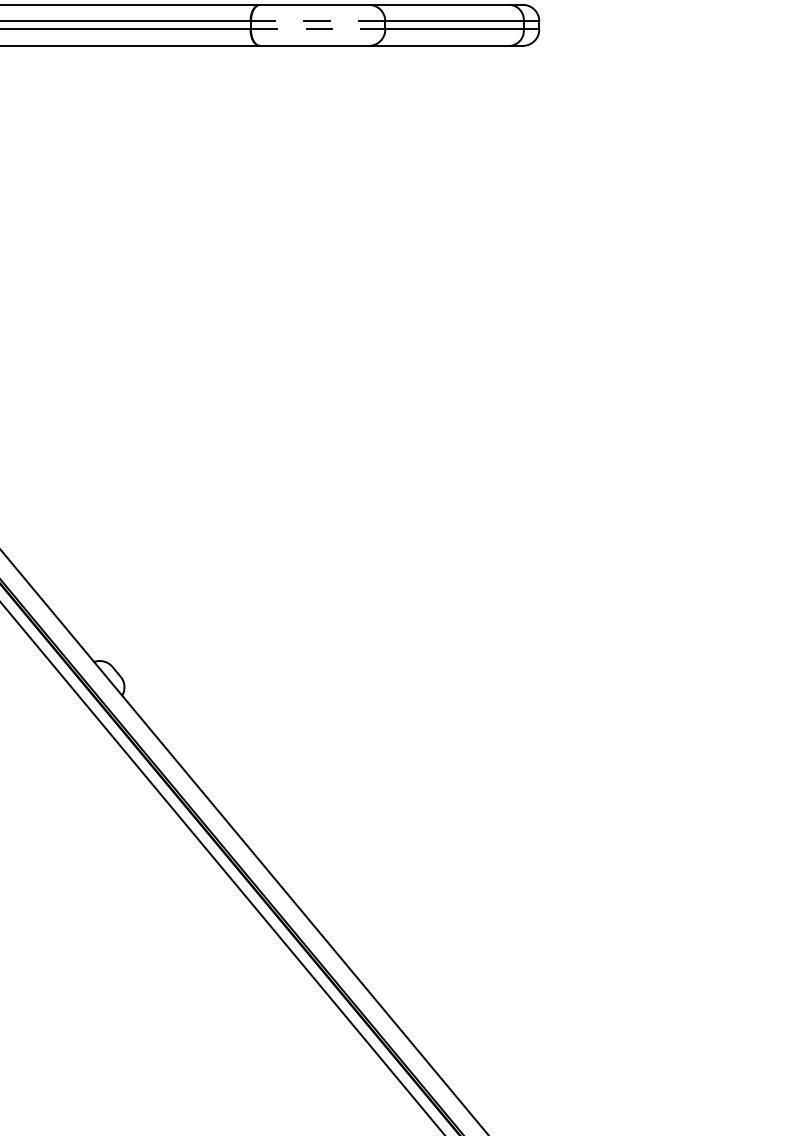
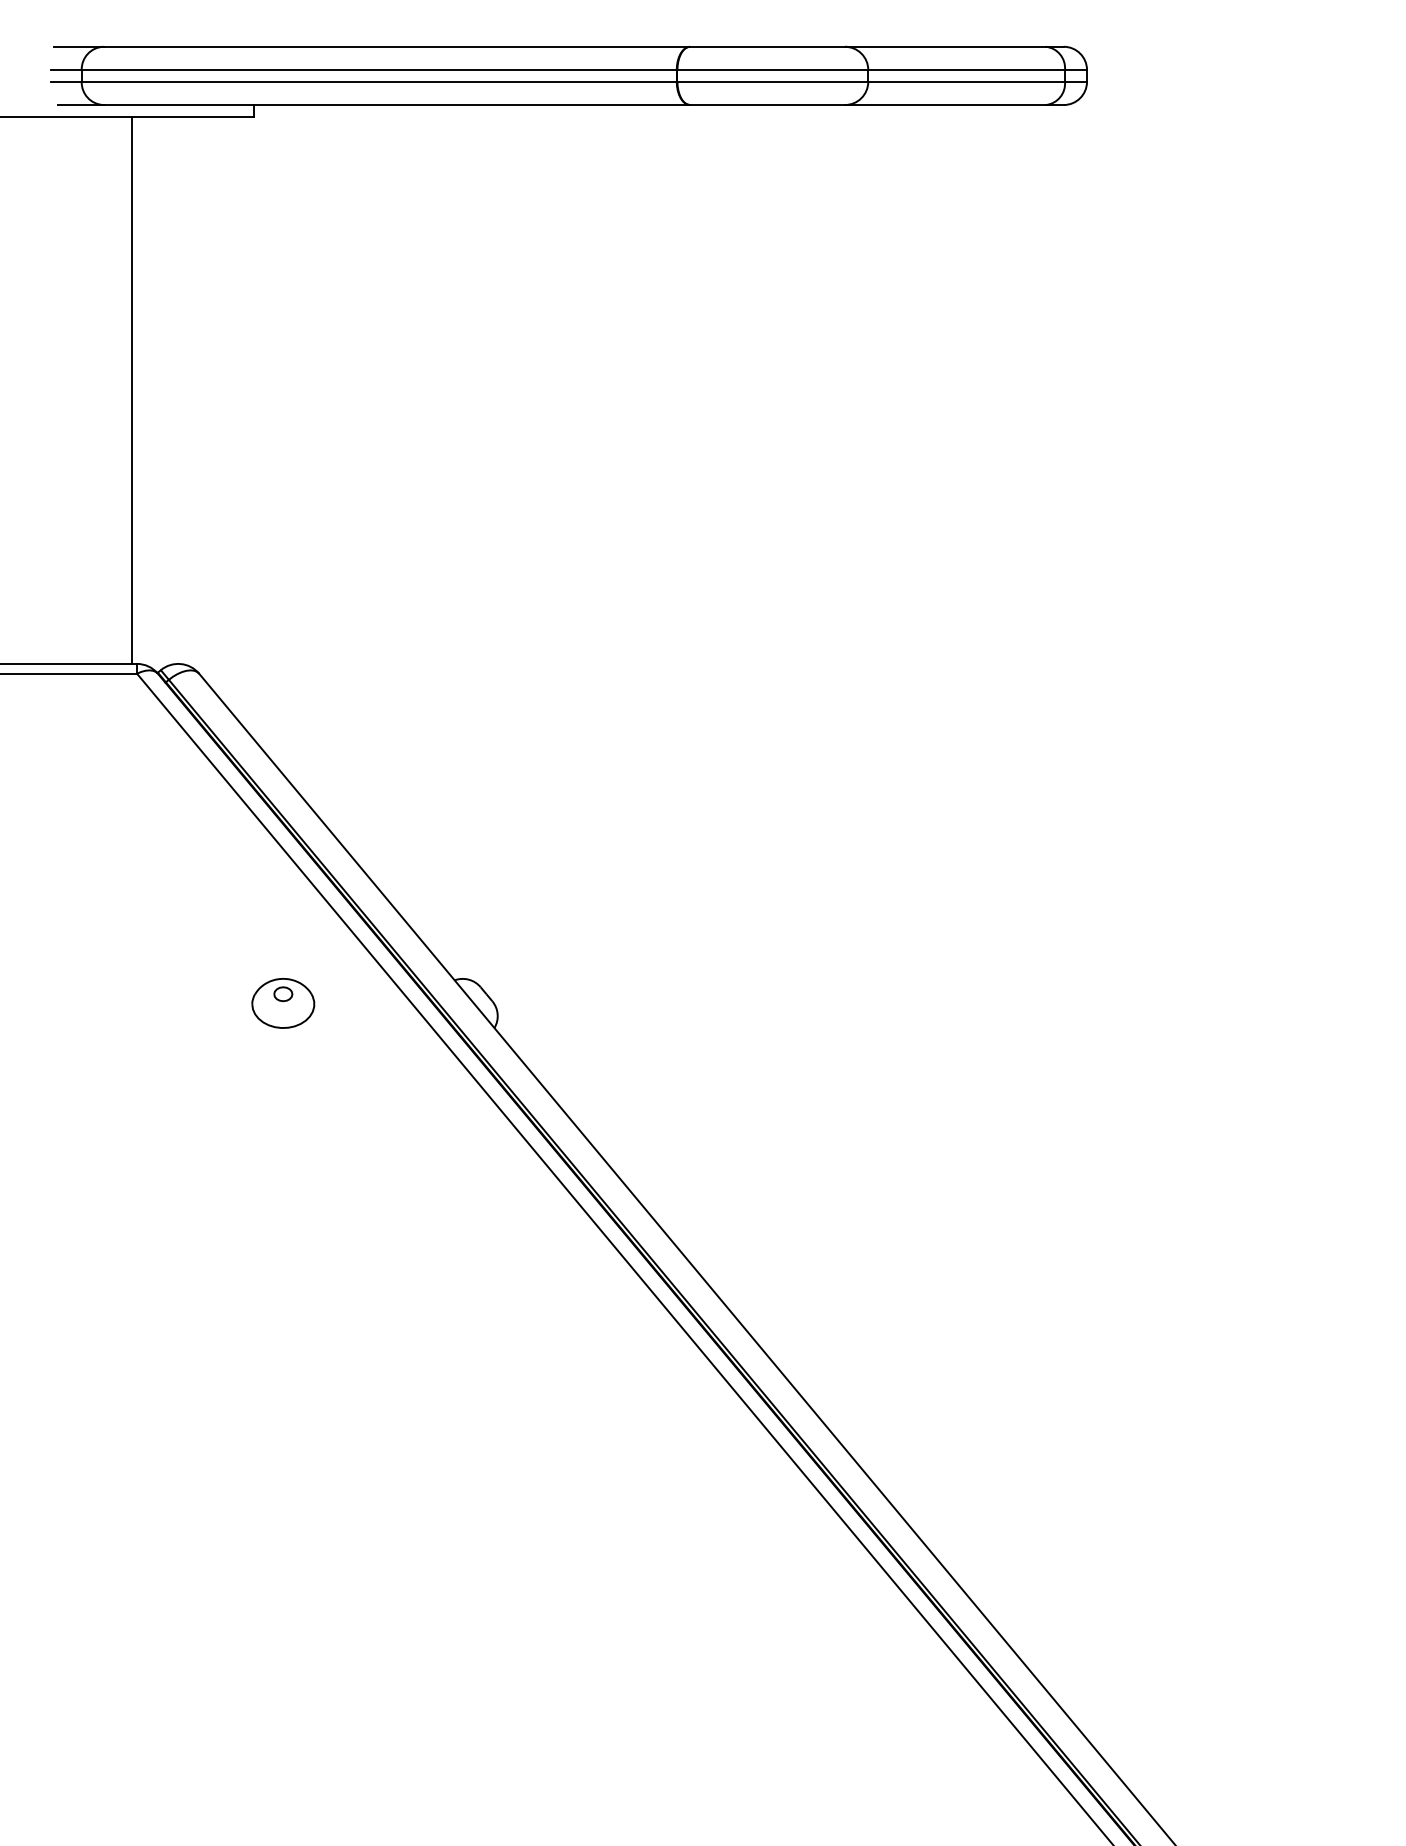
line: (317, 21) -> (772, 70), dashed -> solid
line: (318, 29) -> (773, 81), dashed -> solid

